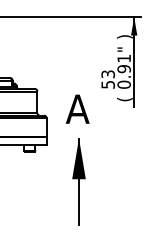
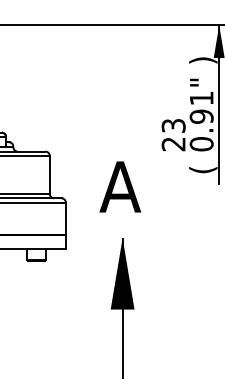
text: (108, 84) -> (174, 143), 53 -> 23

